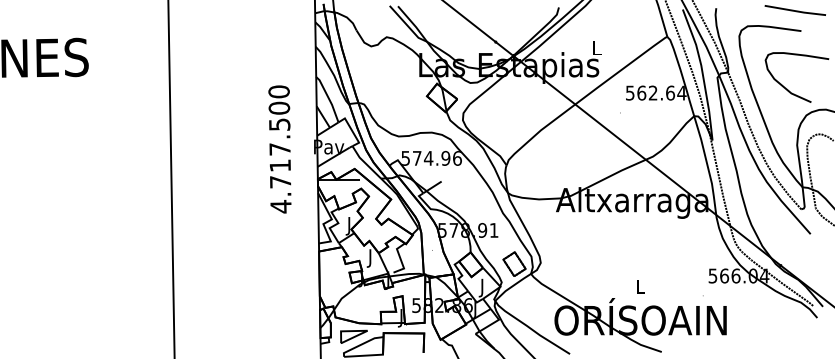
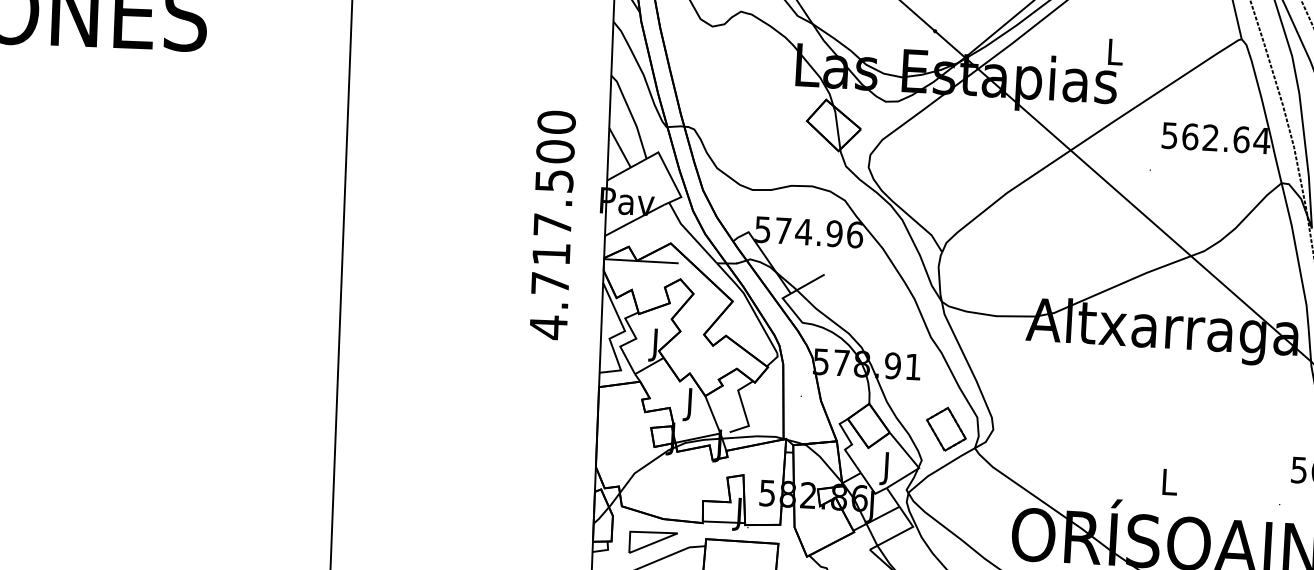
text: (279, 149) -> (551, 225), moved

